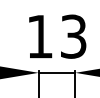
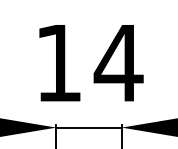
text: (73, 36) -> (118, 62), 13 -> 14

